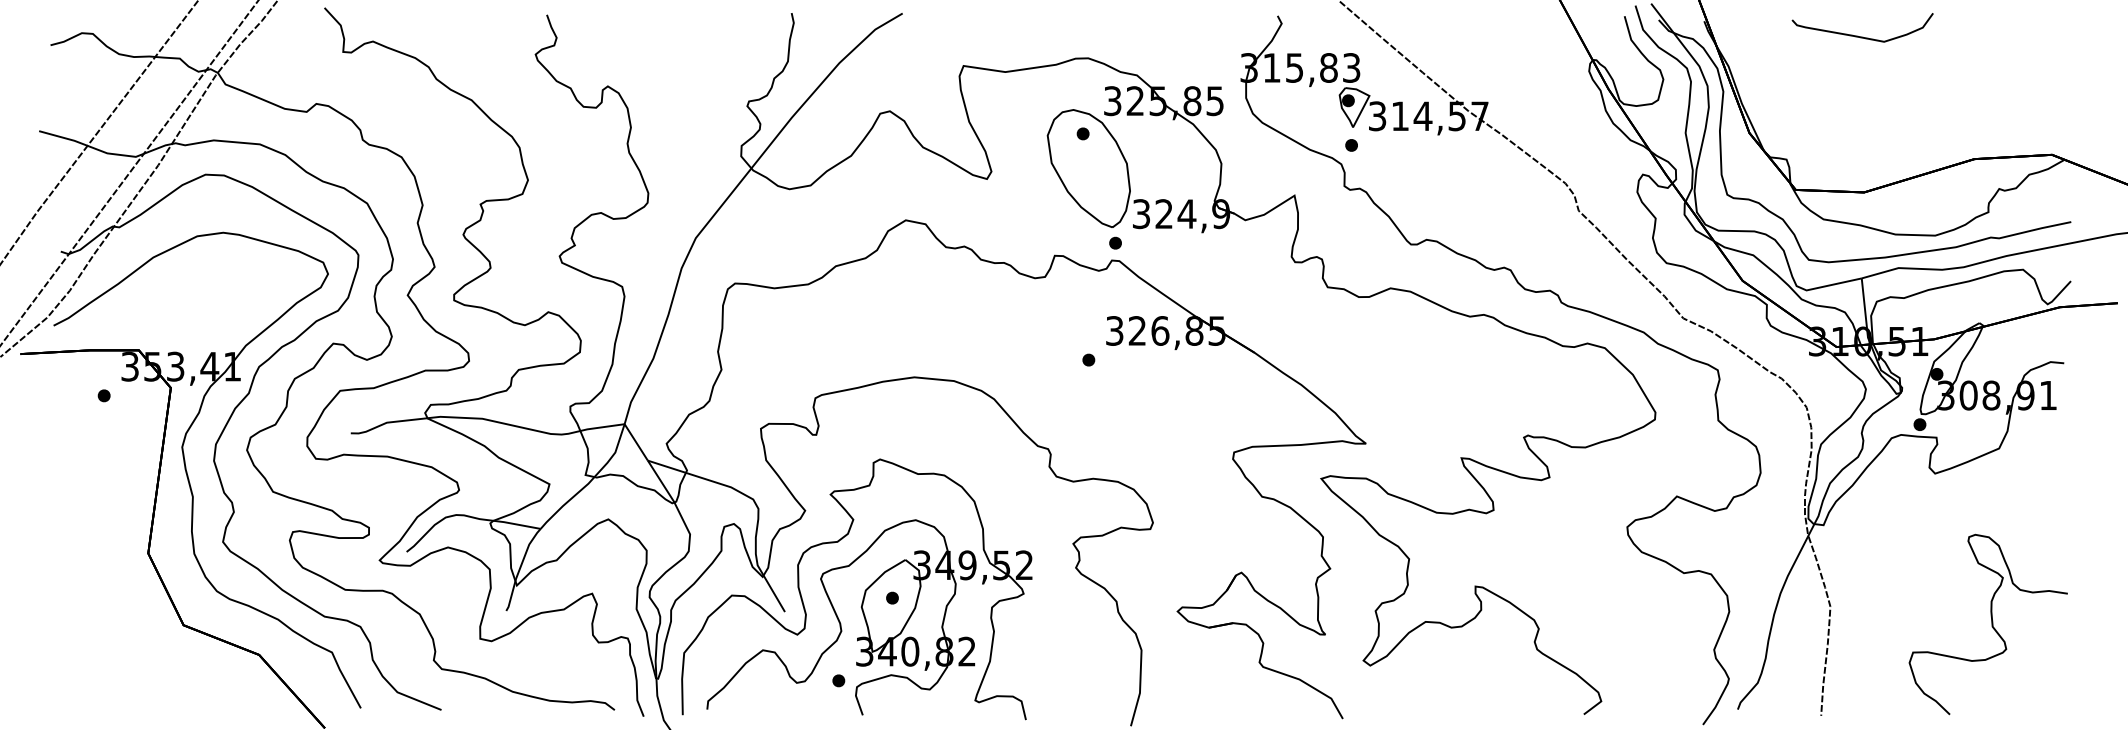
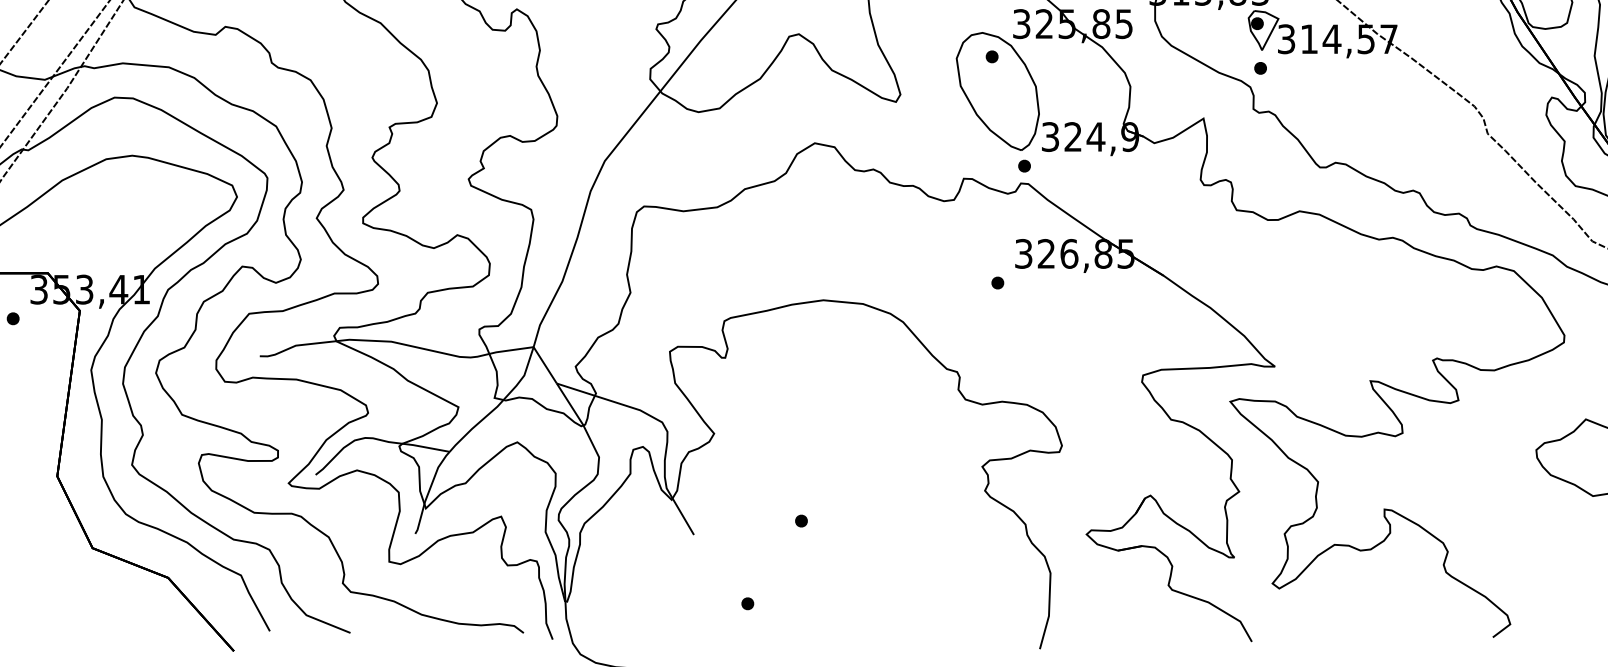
part: (864, 590) -> (773, 513), removed

